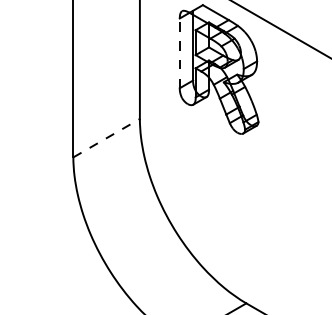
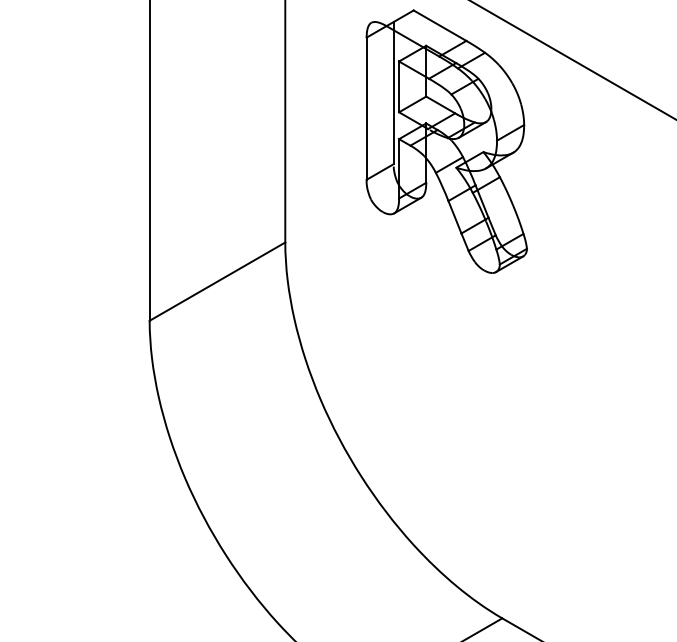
line: (179, 53) -> (366, 109), dashed -> solid
line: (107, 137) -> (219, 280), dashed -> solid

